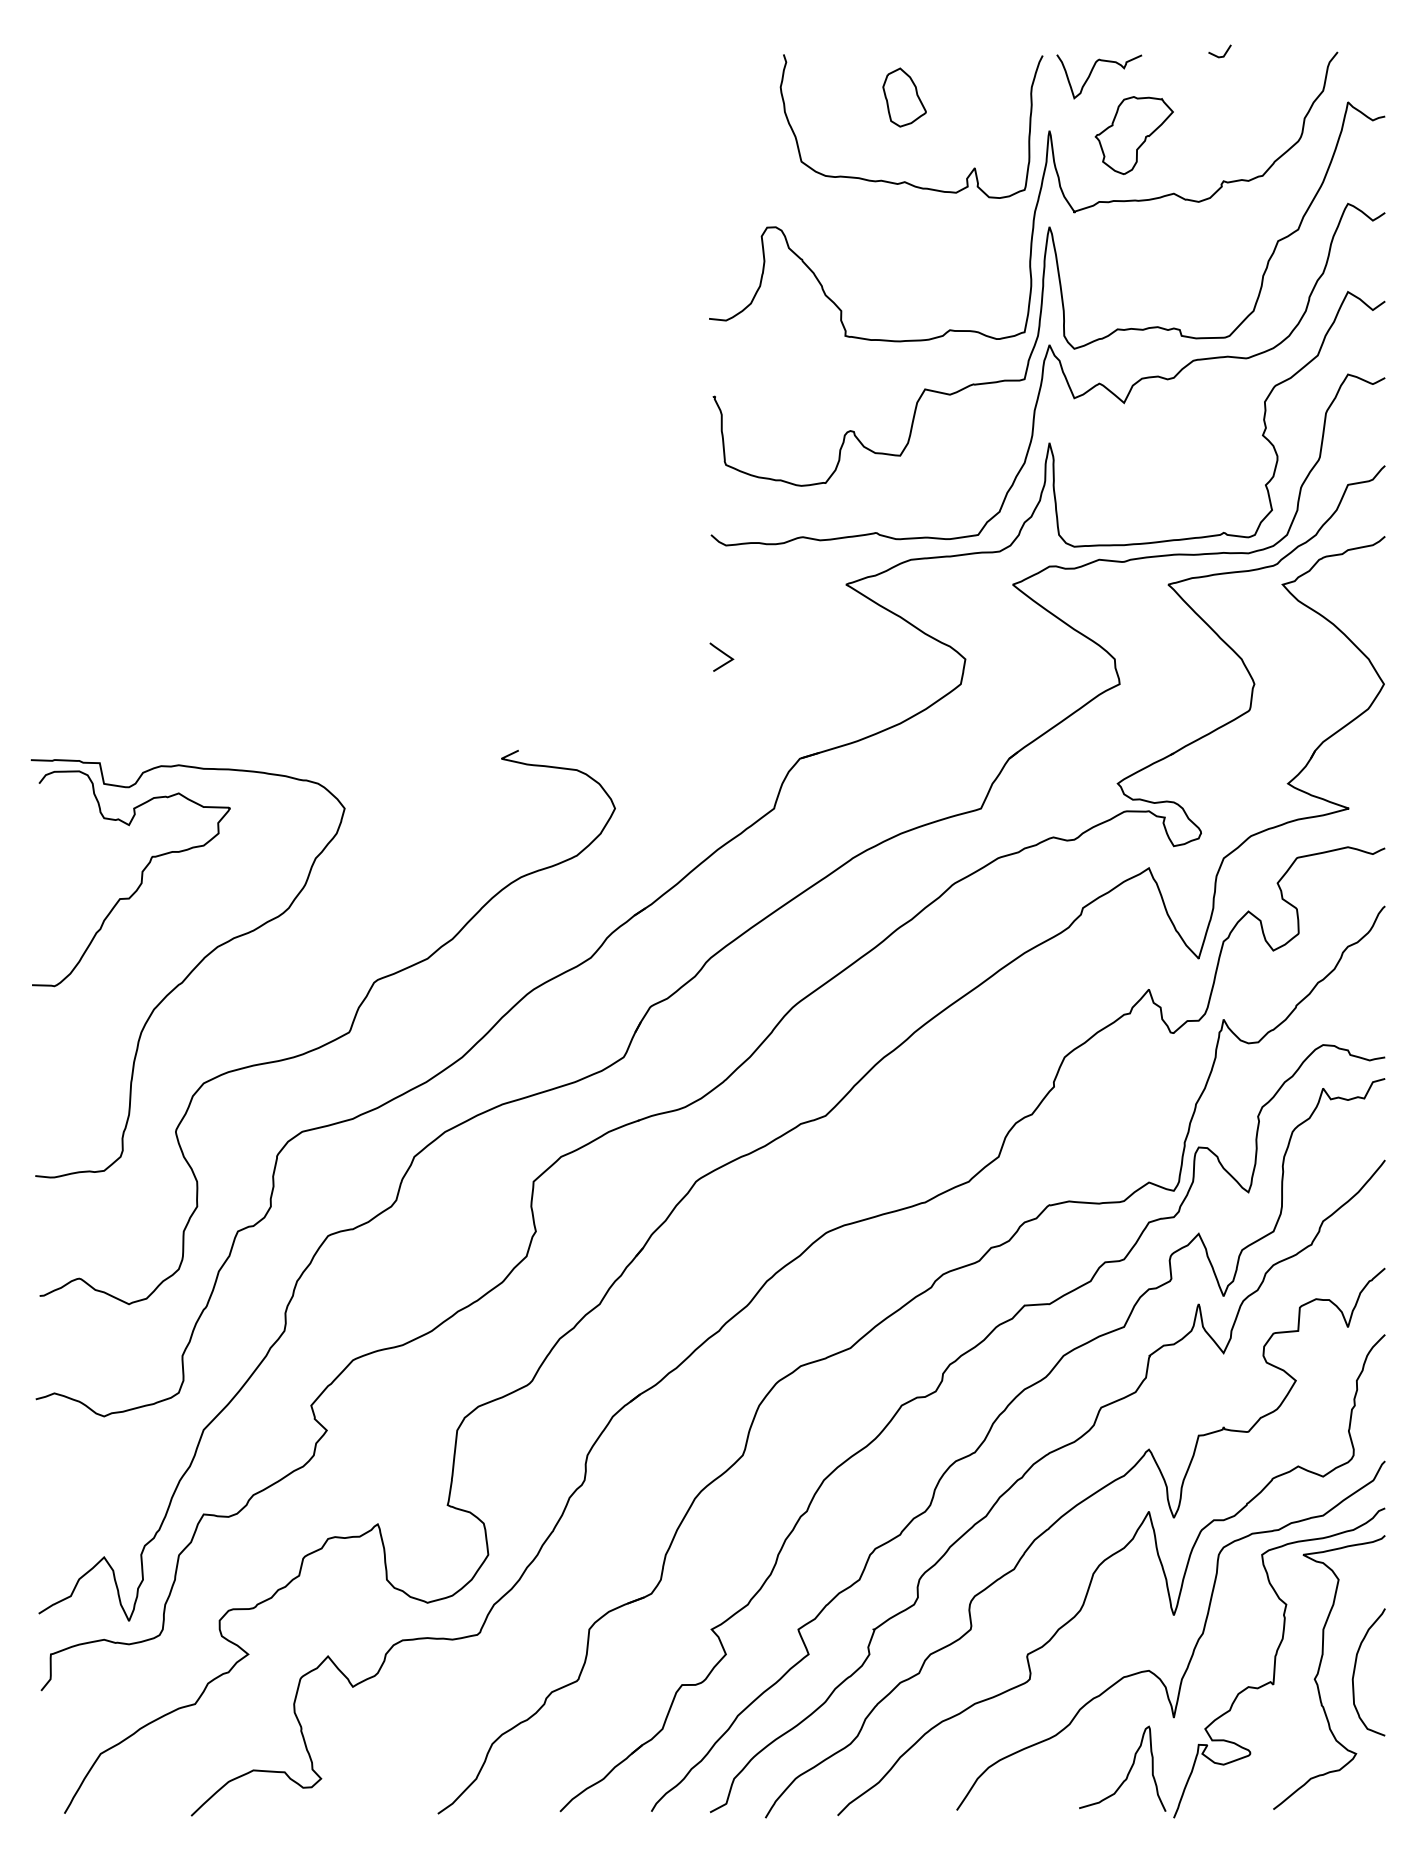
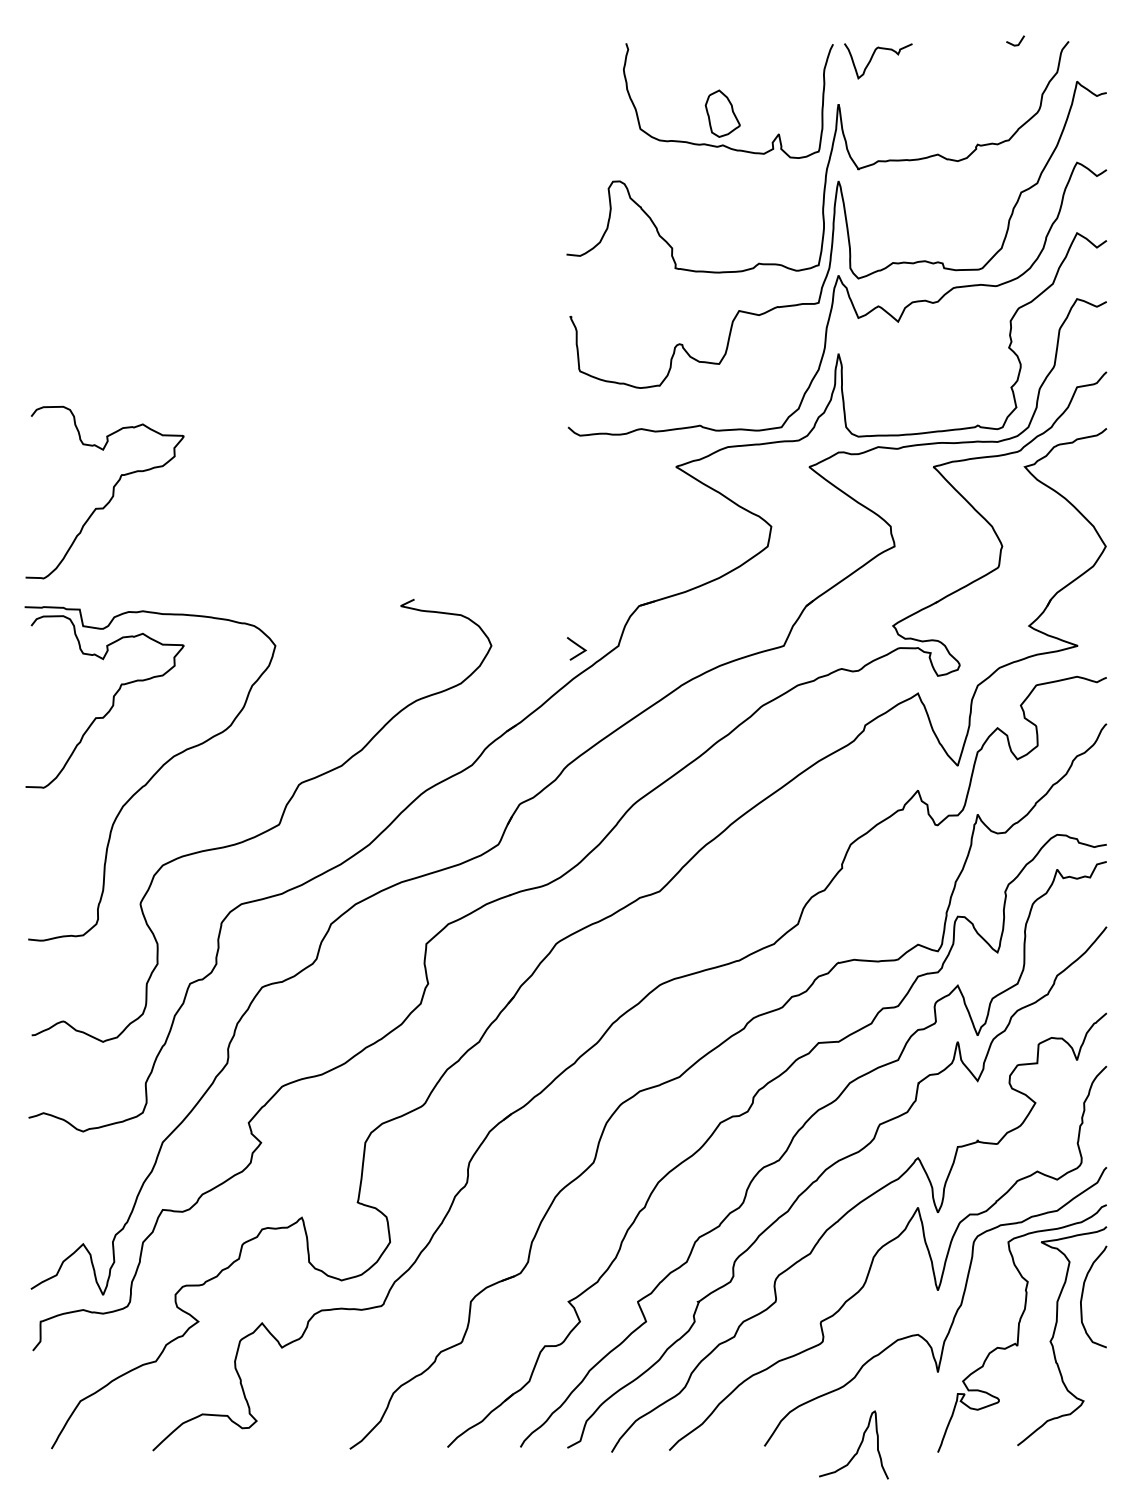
line: (1217, 55) -> (1013, 44), moved
part: (904, 97) -> (722, 113), moved
part: (1133, 135) -> (905, 108), removed
curve: (140, 619) -> (112, 494), added
curve: (722, 653) -> (577, 645), moved
curve: (1355, 1670) -> (1083, 1295), moved
curve: (1128, 1771) -> (858, 1447), moved

